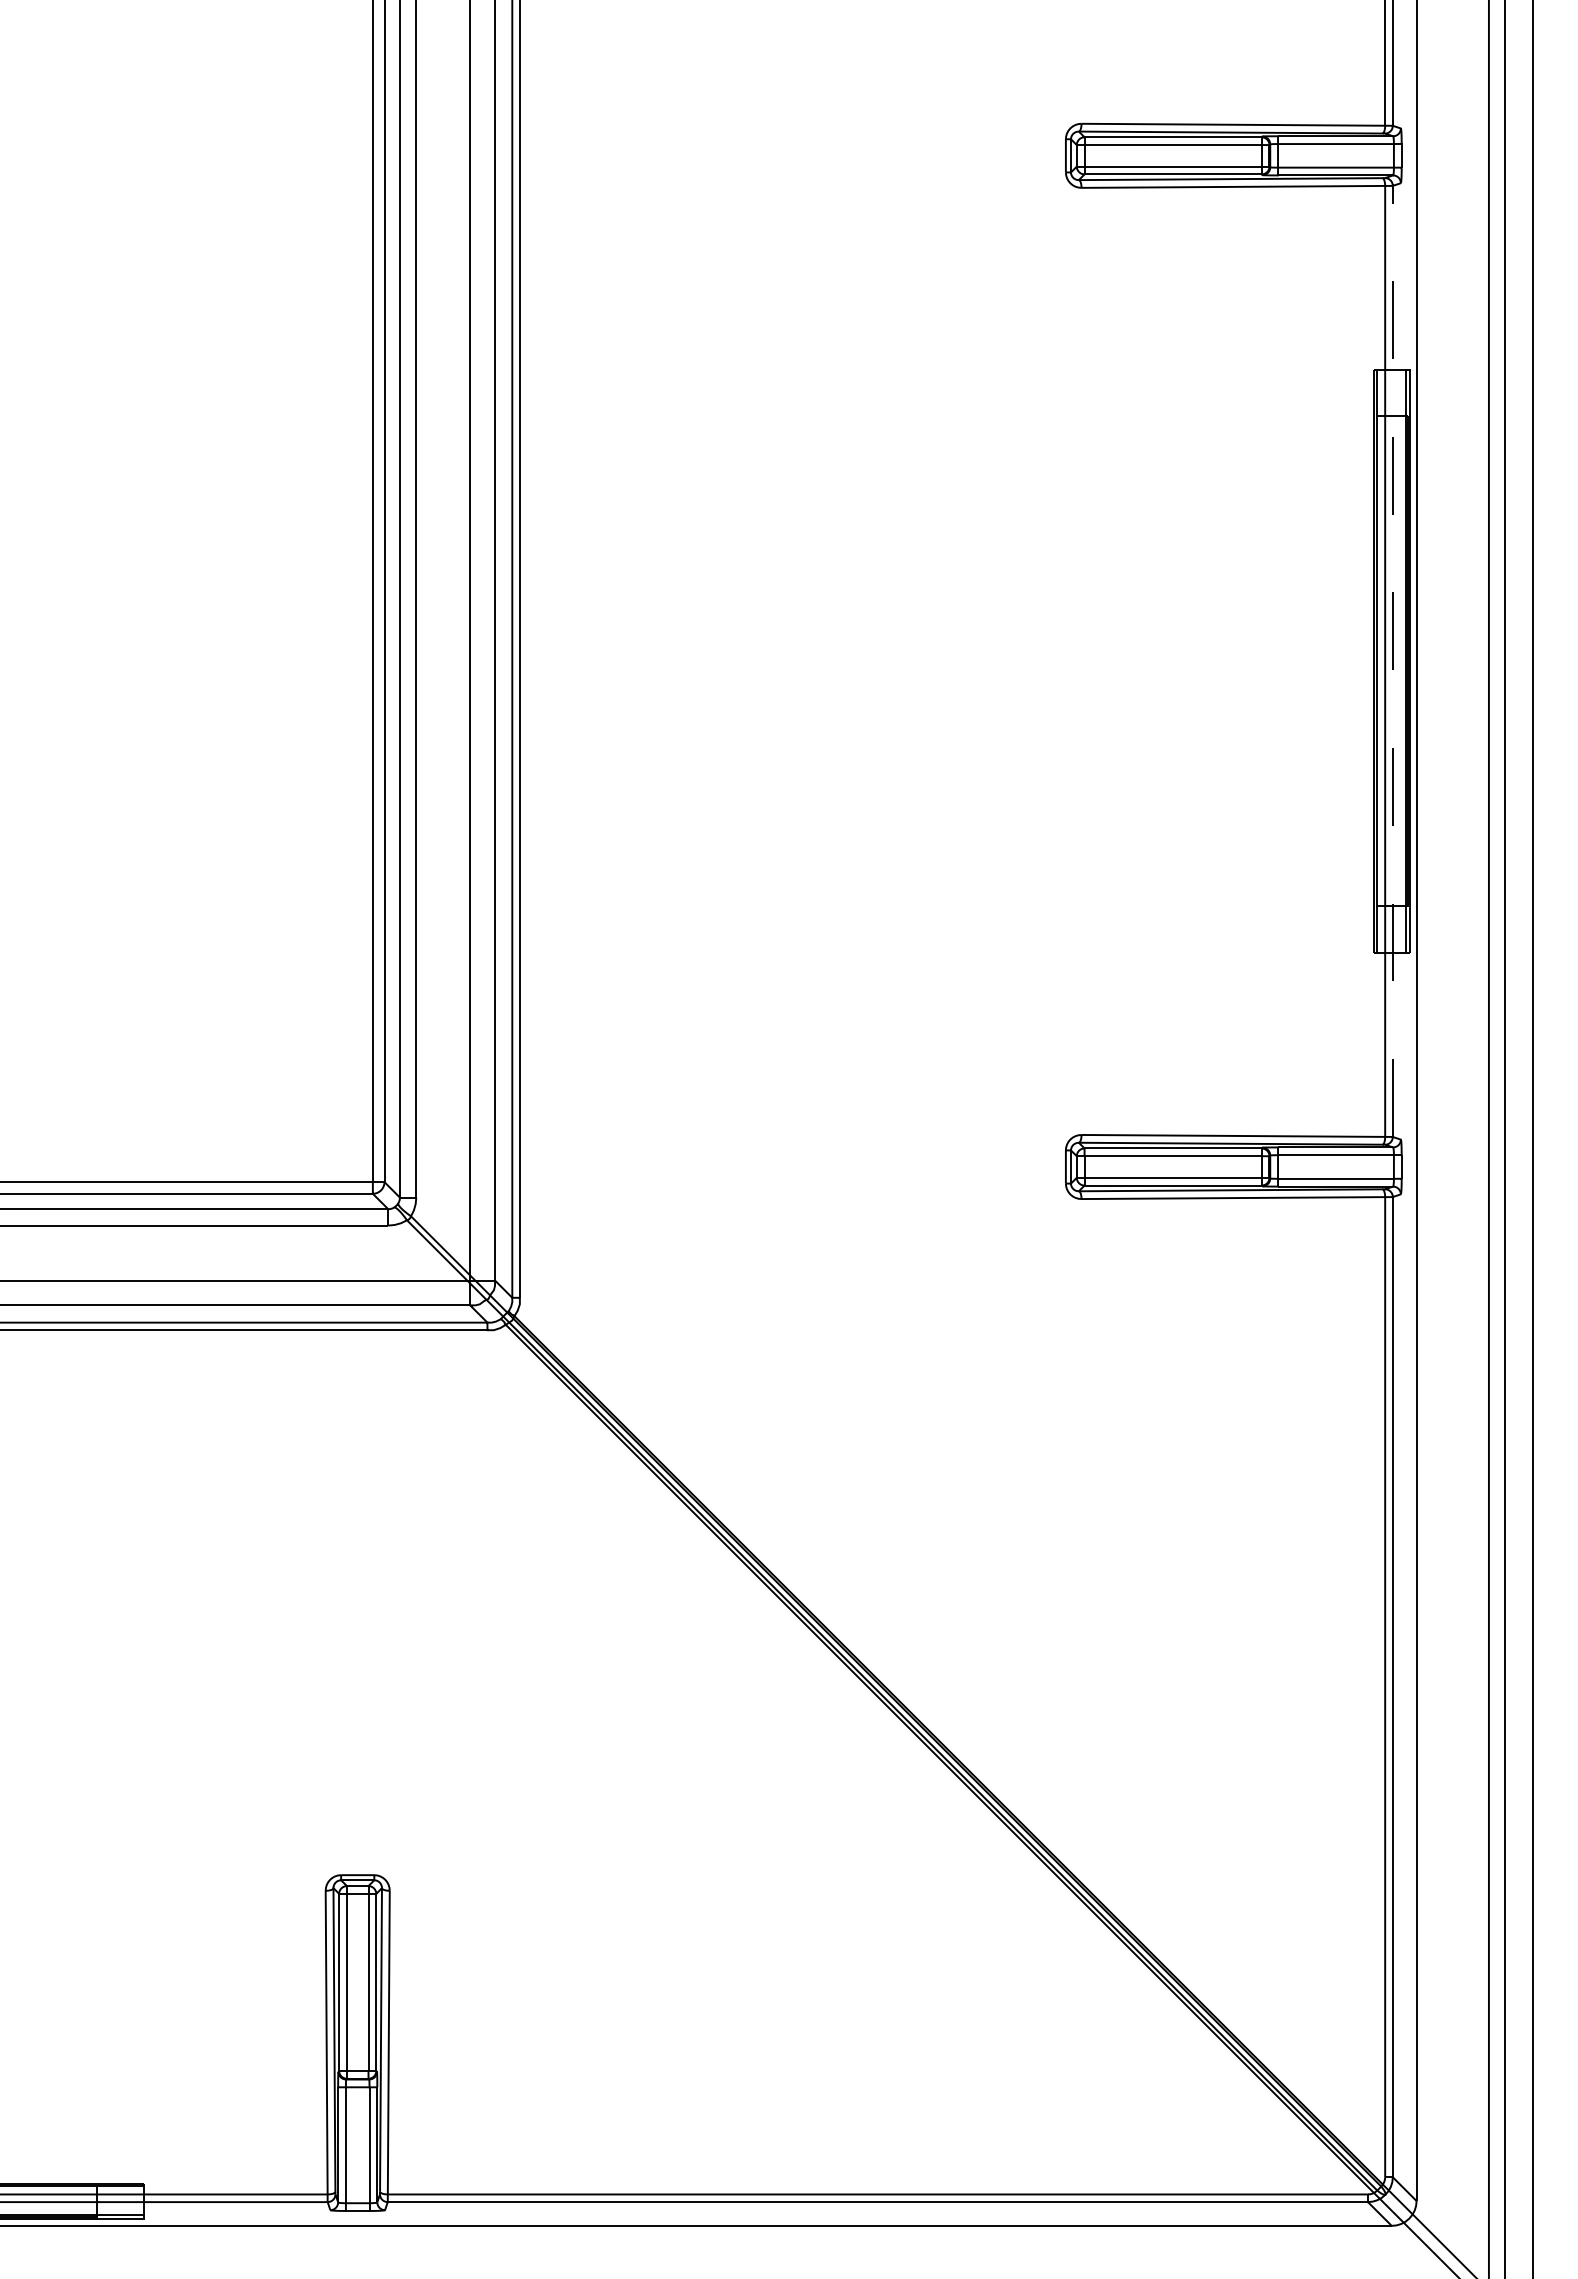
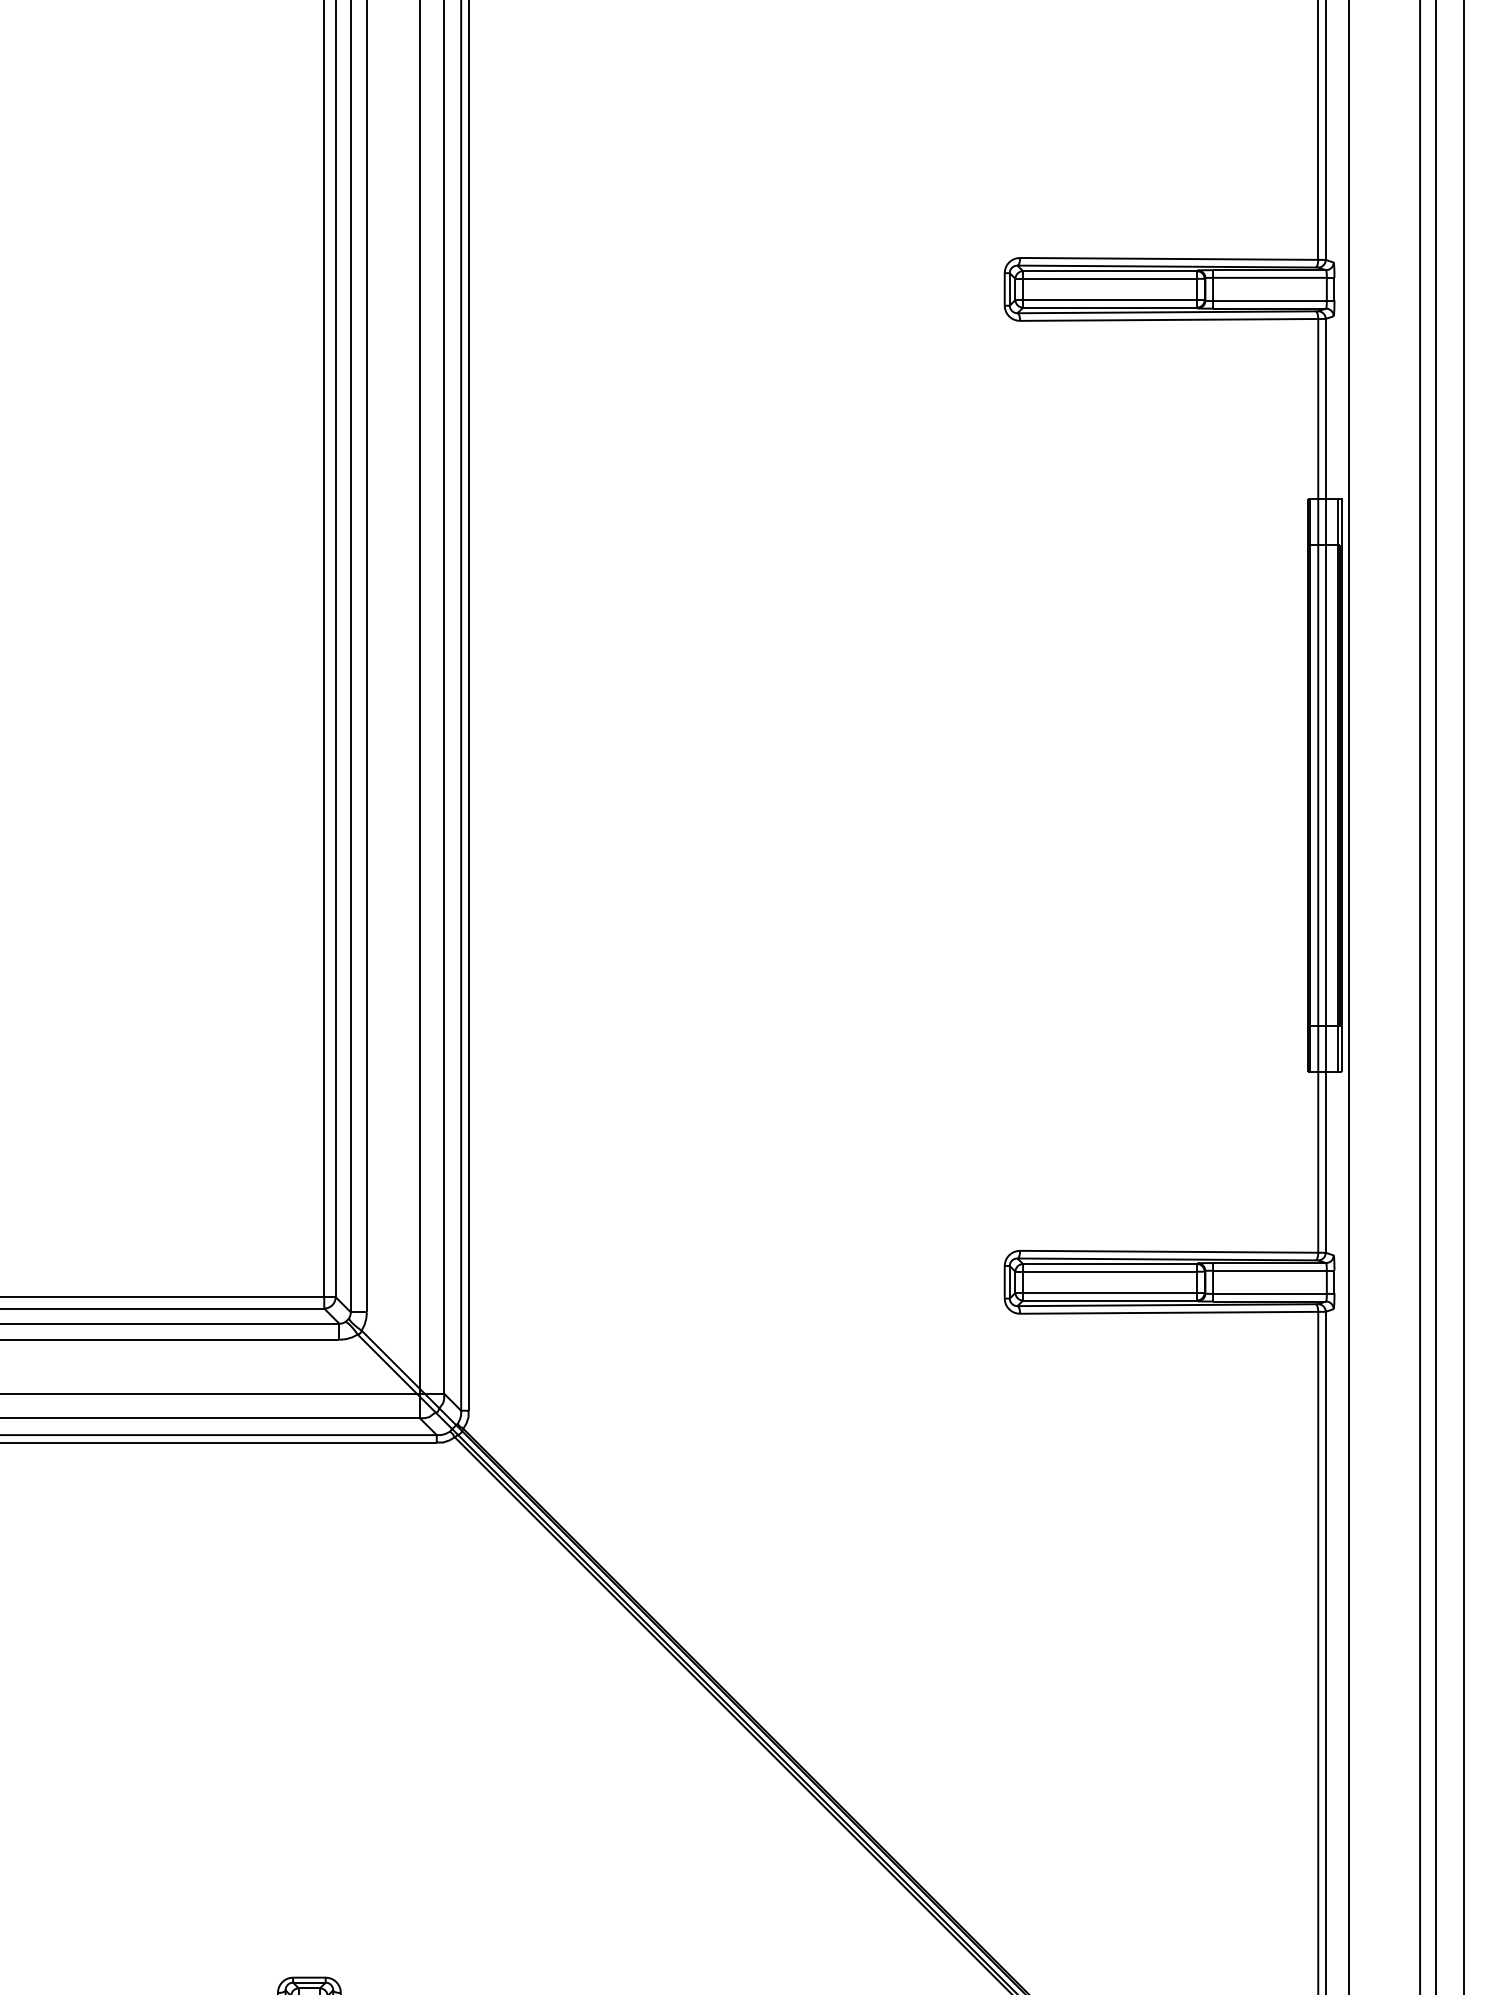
line: (1392, 661) -> (1325, 785), dashed -> solid

